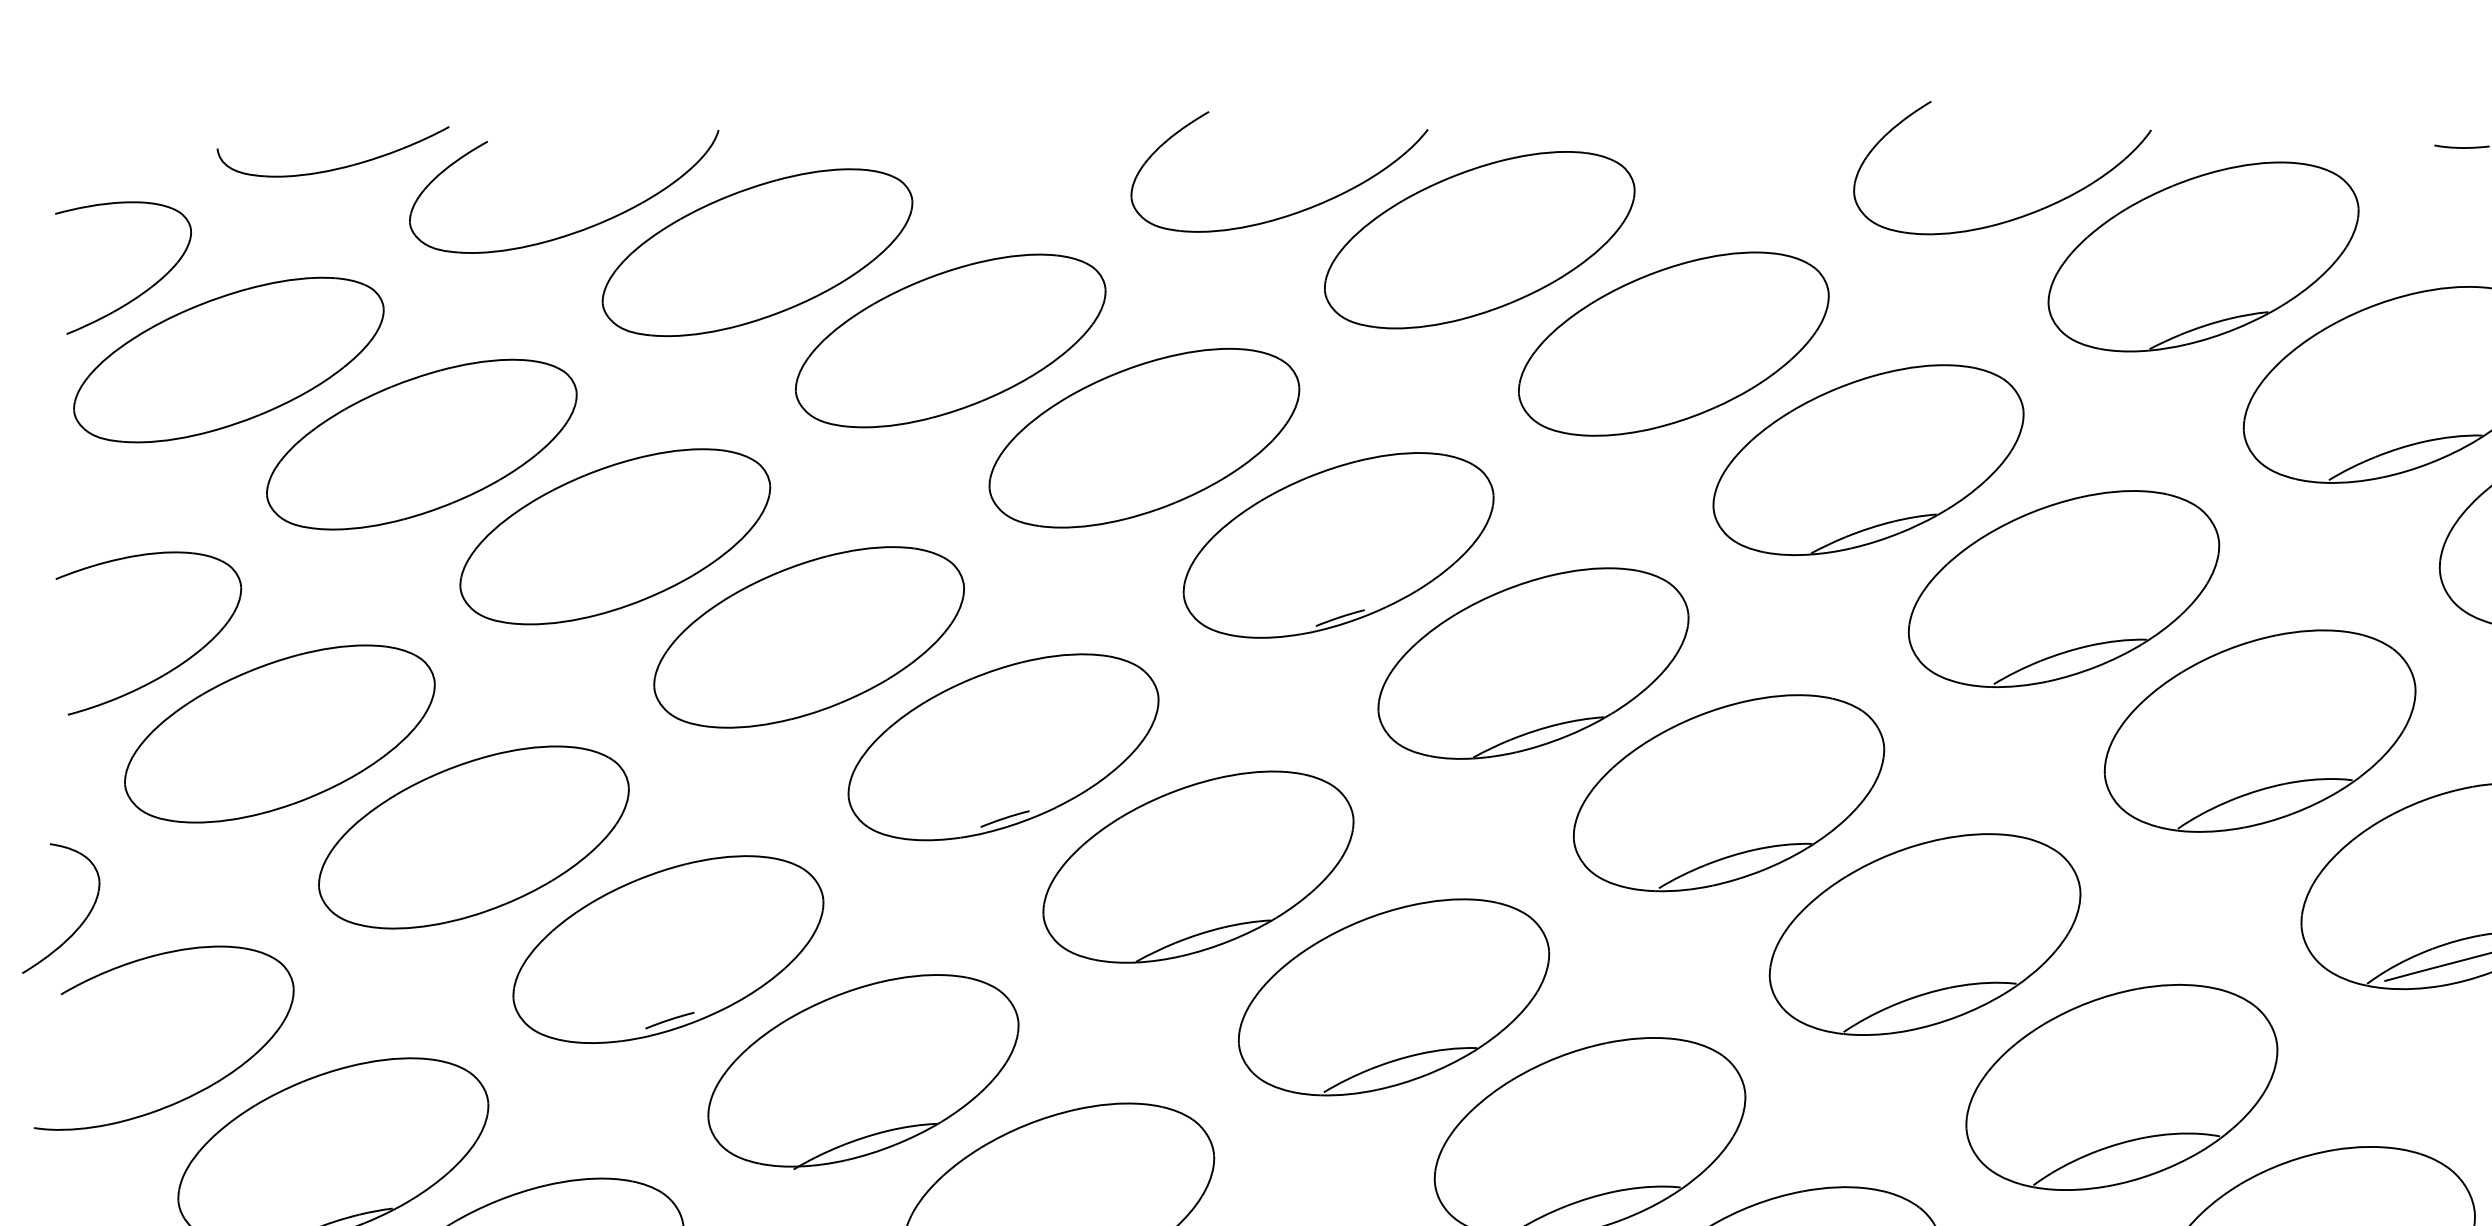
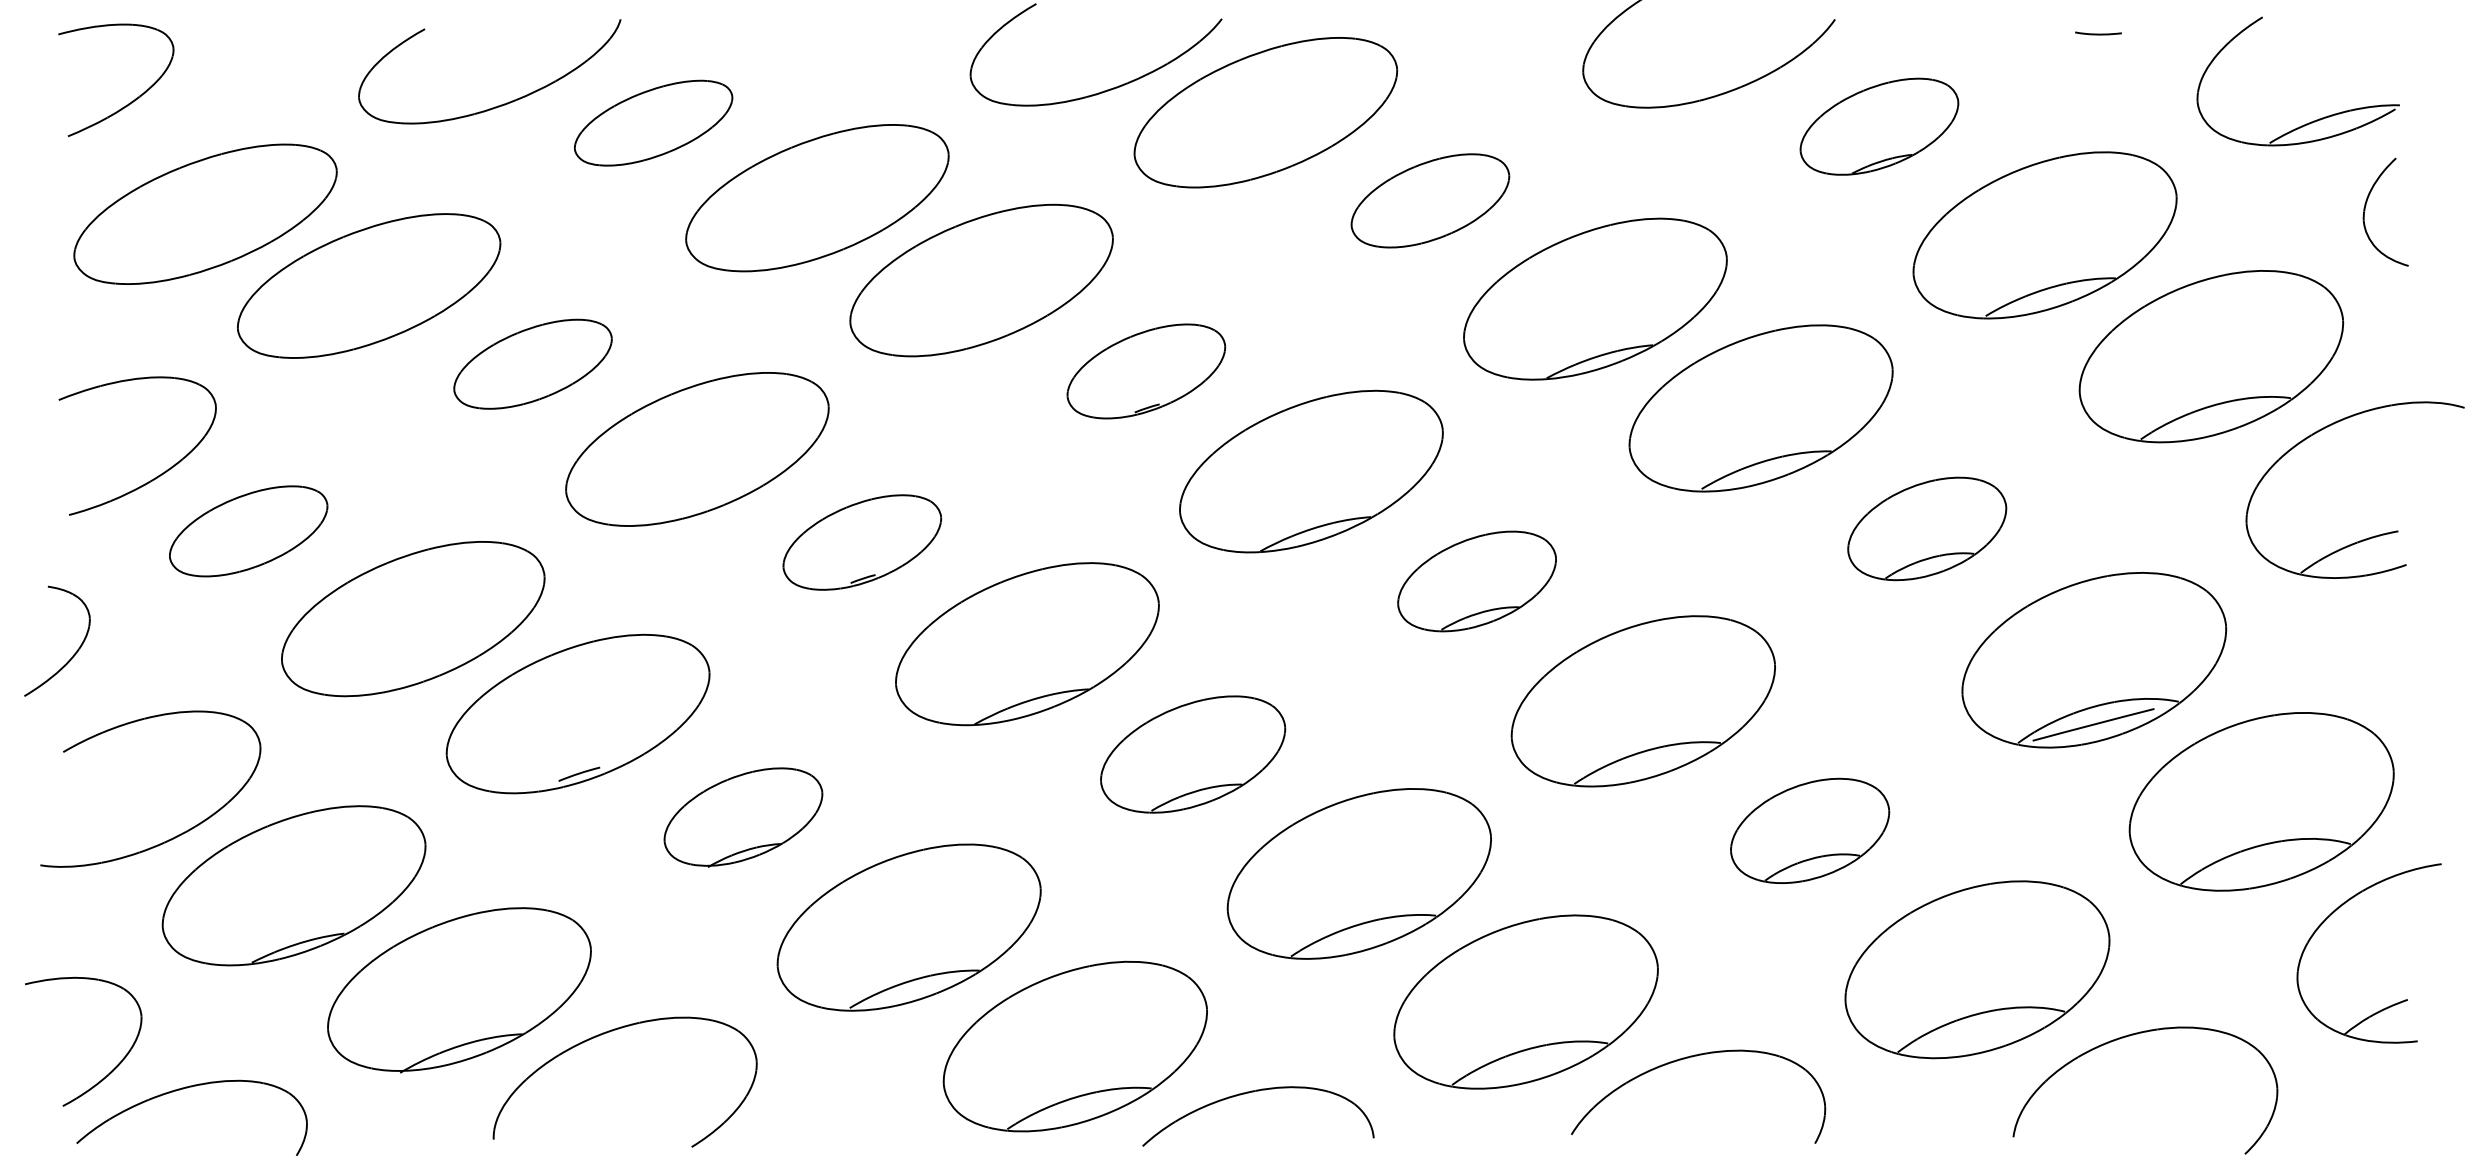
part: (335, 167) -> (295, 51), removed
part: (757, 251) -> (653, 122), size x0.6
part: (2203, 256) -> (1879, 126), size x0.6
part: (142, 291) -> (132, 100), moved
part: (1673, 343) -> (1430, 200), size x0.6
part: (614, 537) -> (532, 364), size x0.6
part: (1338, 545) -> (1146, 371), size x0.6
part: (2259, 730) -> (1926, 528), size x0.6
part: (279, 734) -> (248, 531), size x0.6
part: (1003, 747) -> (862, 542), size x0.6
part: (1728, 793) -> (1476, 581), size x0.6
part: (80, 924) -> (73, 654), moved
part: (1393, 997) -> (1192, 754), size x0.7
part: (863, 1071) -> (743, 817), size x0.6
part: (2121, 1086) -> (1809, 830), size x0.6

